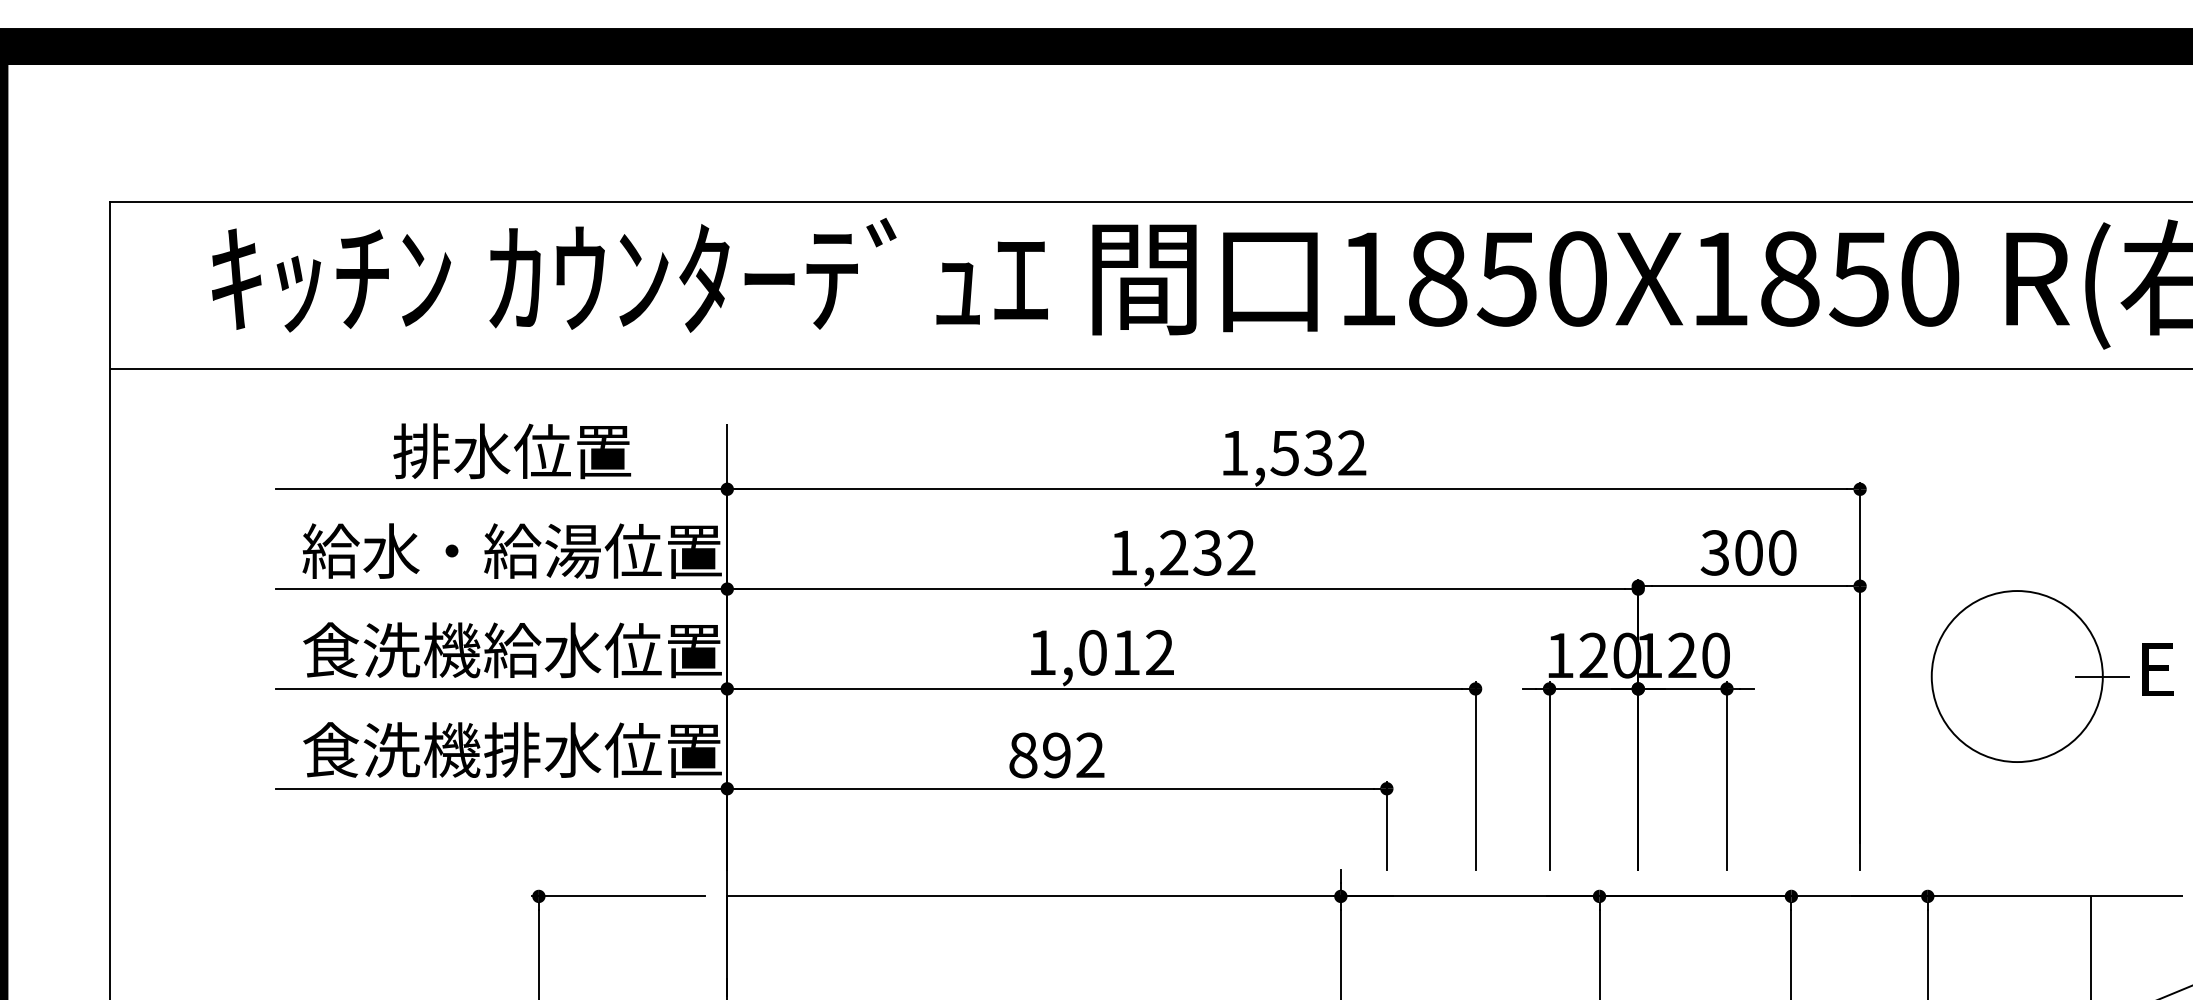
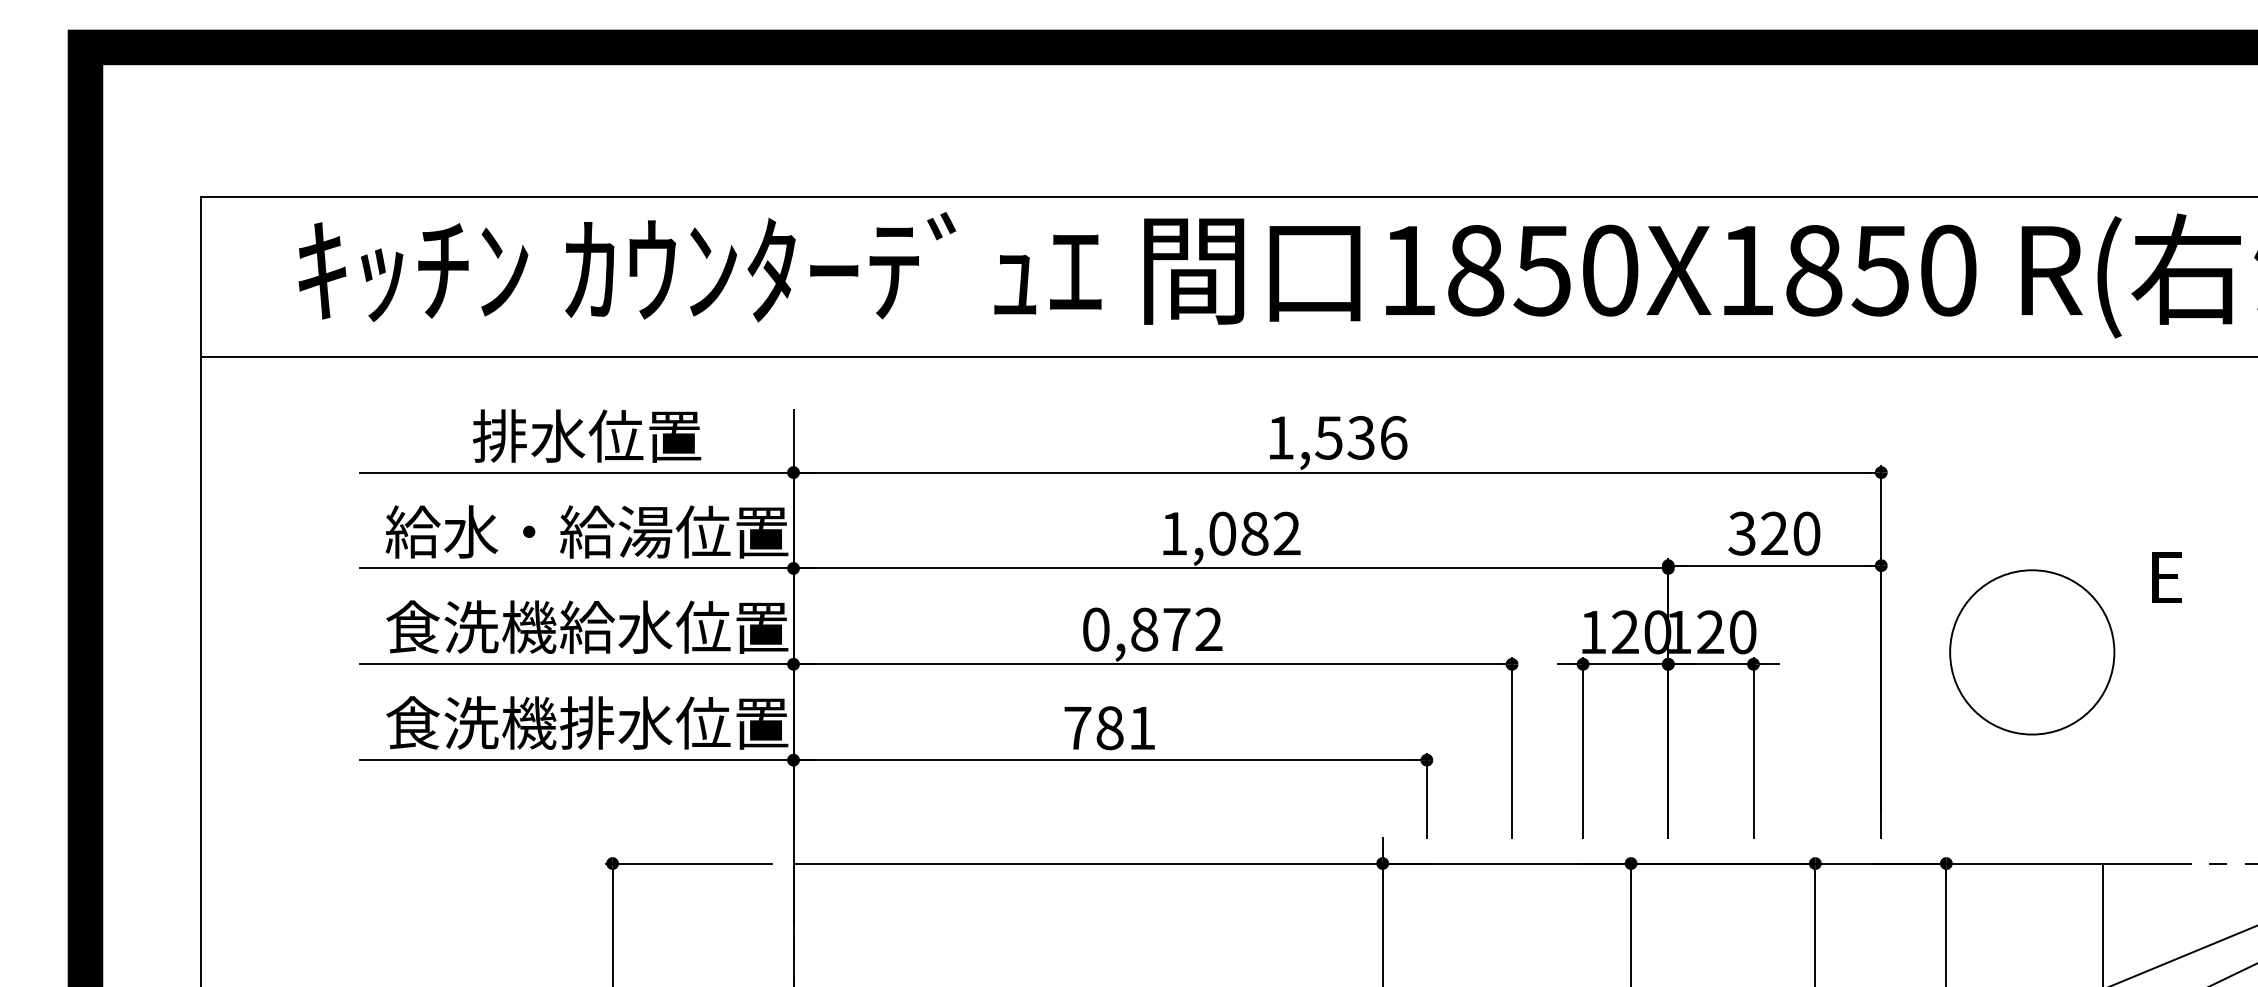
text: (1352, 452) -> (1393, 437), 1,532 -> 1,536
text: (1190, 552) -> (1238, 533), 1,232 -> 1,082
text: (1748, 552) -> (1774, 533), 300 -> 320
text: (1084, 652) -> (1136, 629), 1,012 -> 0,872
text: (2157, 669) -> (2166, 577), moved
line: (2101, 676) -> (2113, 652), removed
text: (1056, 755) -> (1109, 728), 892 -> 781

